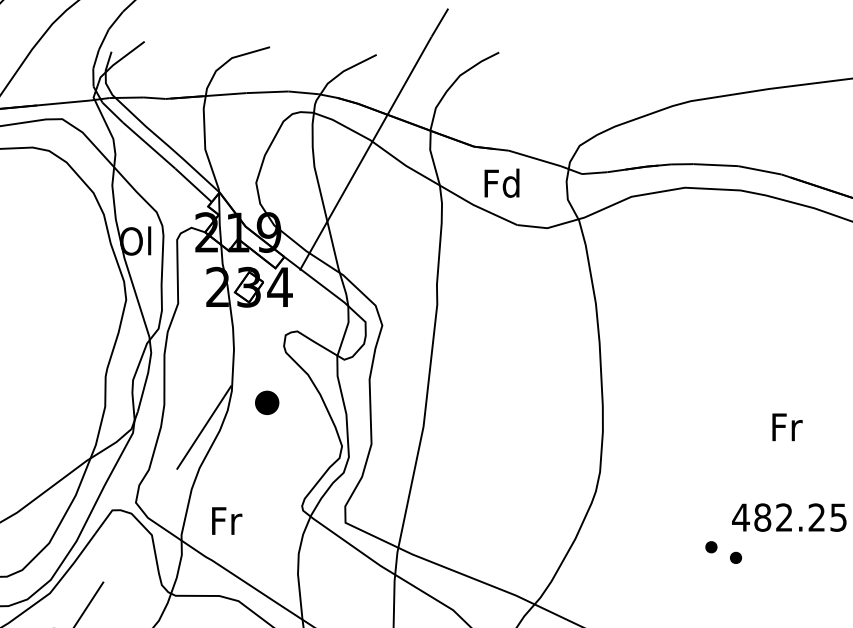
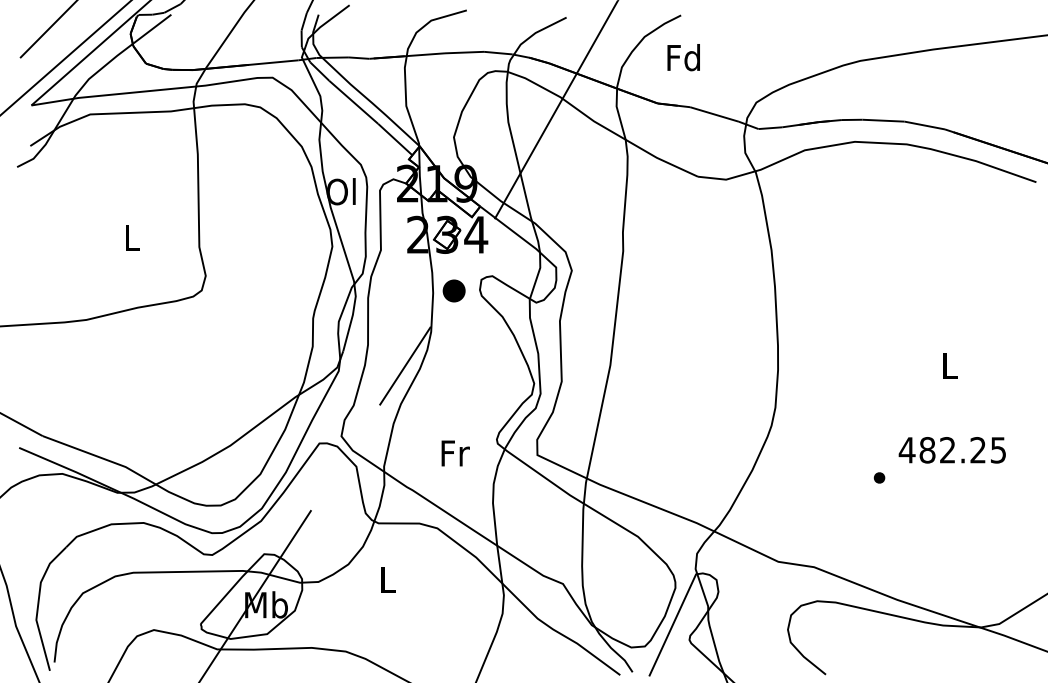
text: (501, 183) -> (683, 57), moved
part: (266, 402) -> (453, 290), moved
text: (787, 426) -> (950, 365), Fr -> L
text: (226, 521) -> (455, 453), moved
part: (735, 557) -> (902, 487), removed

